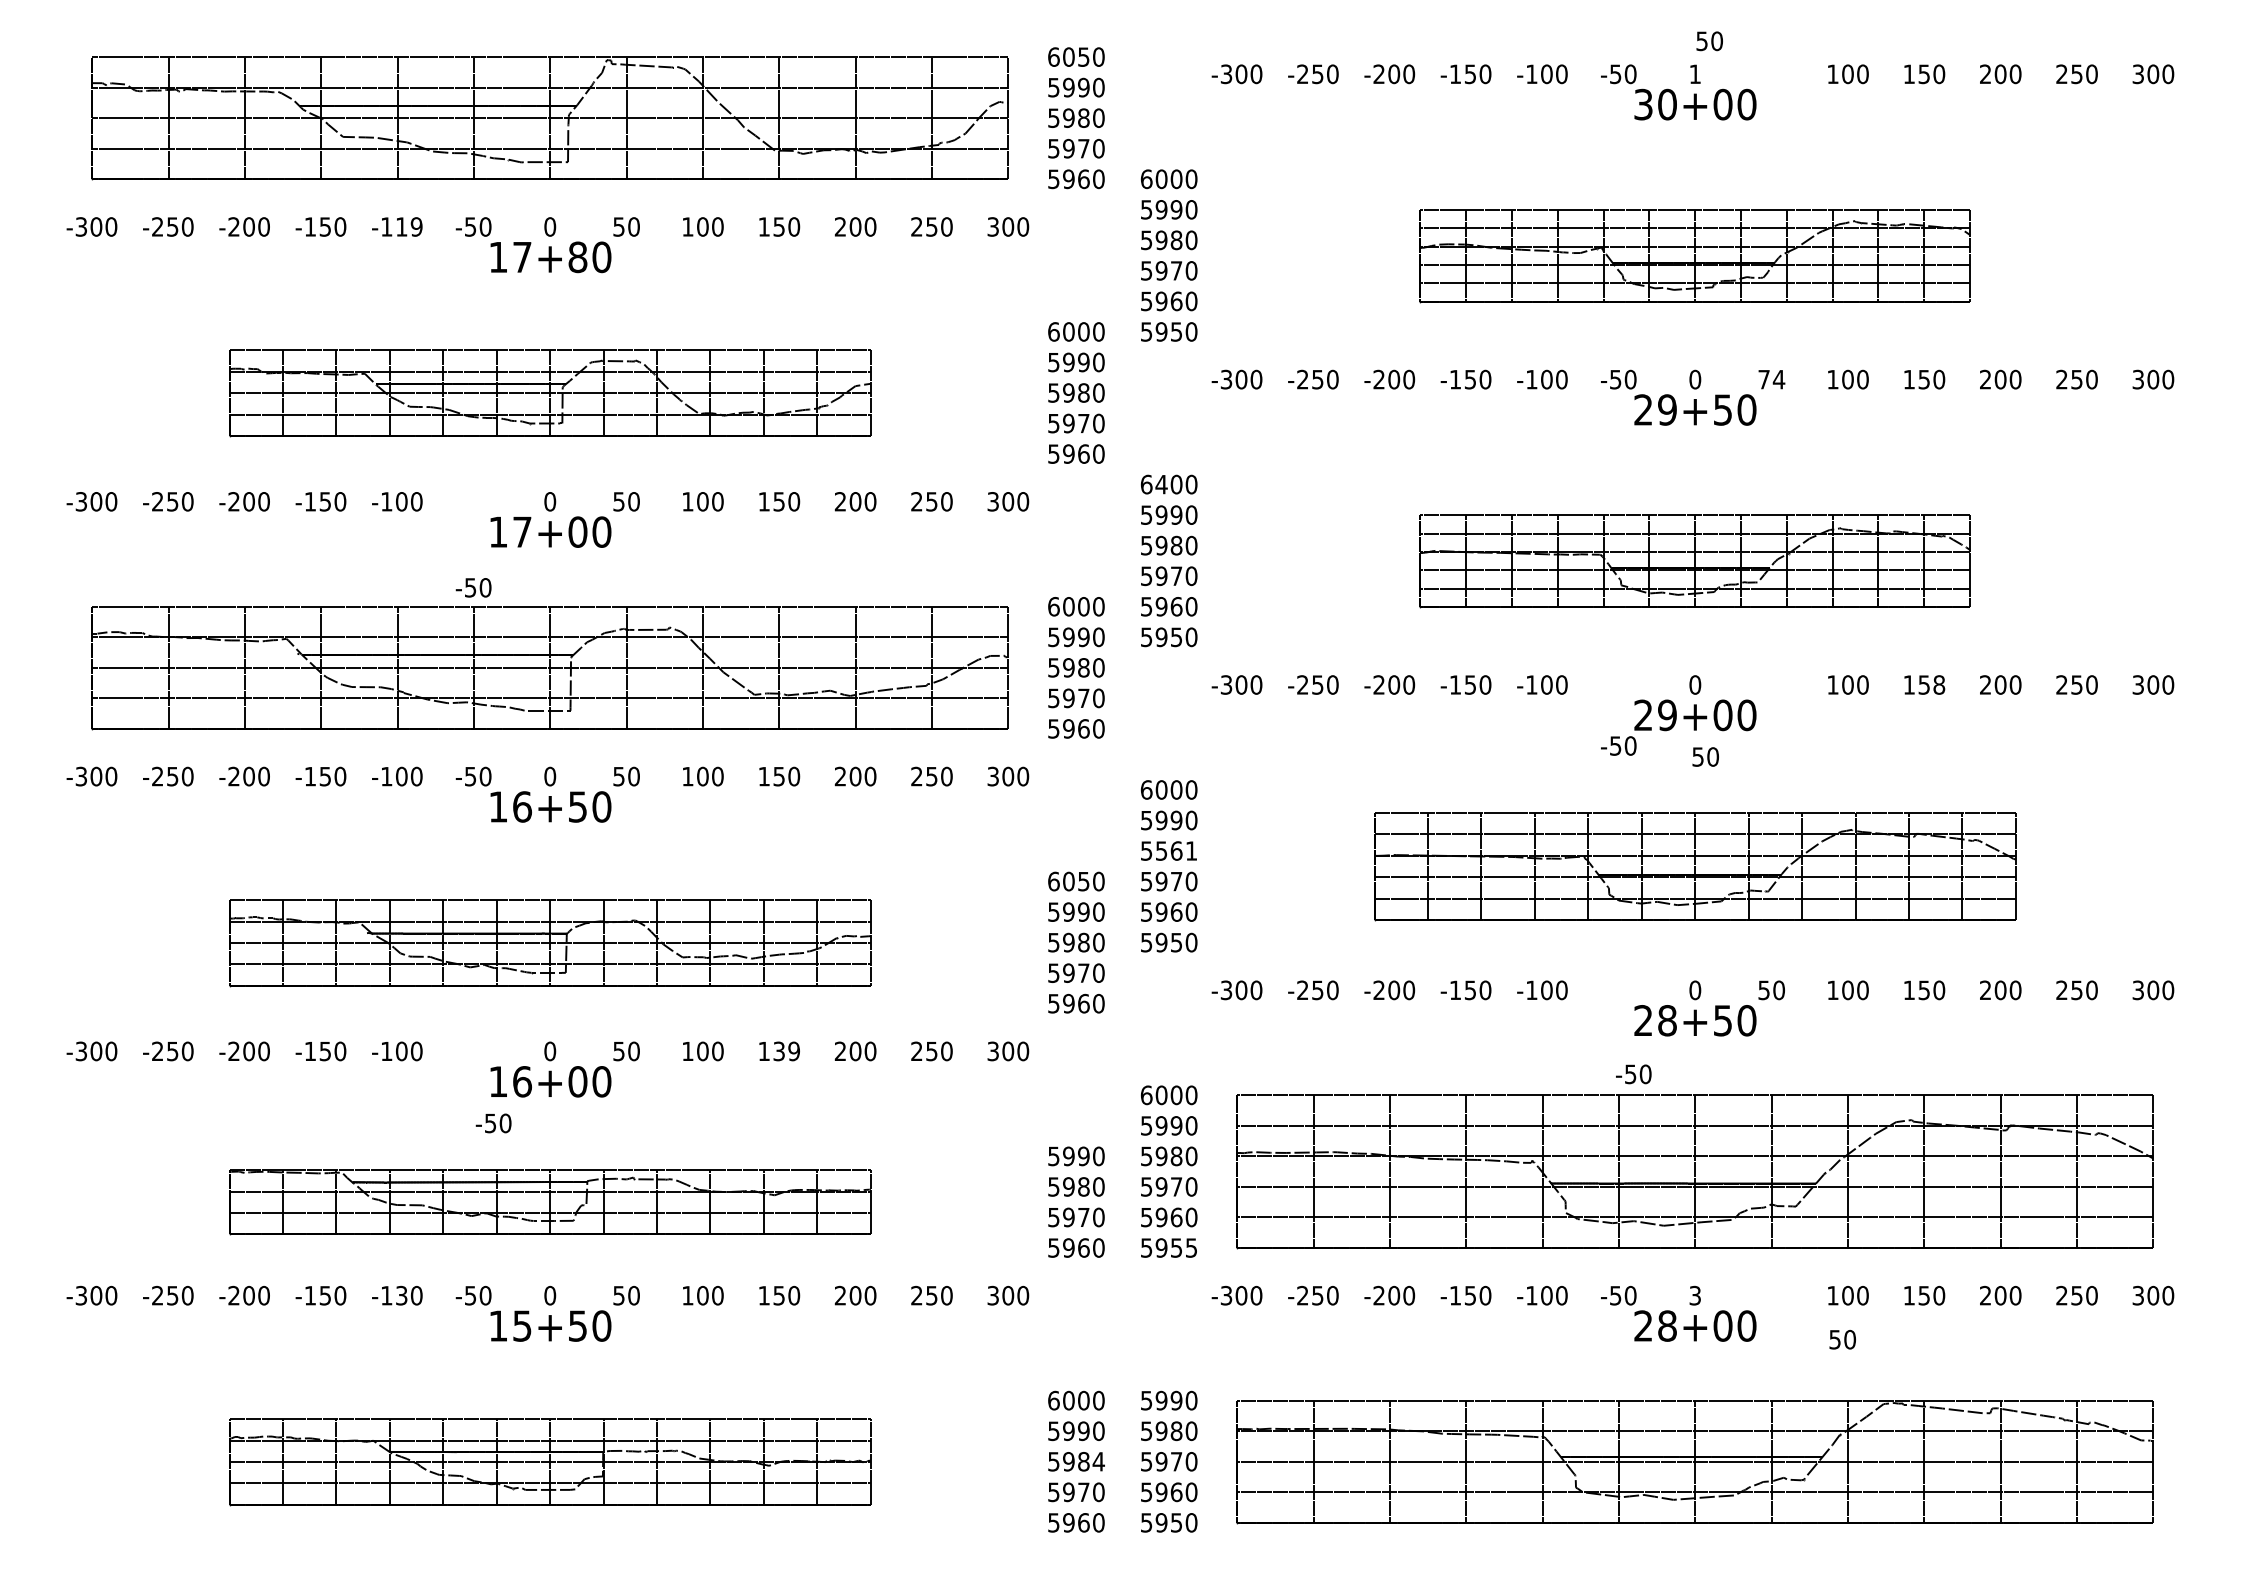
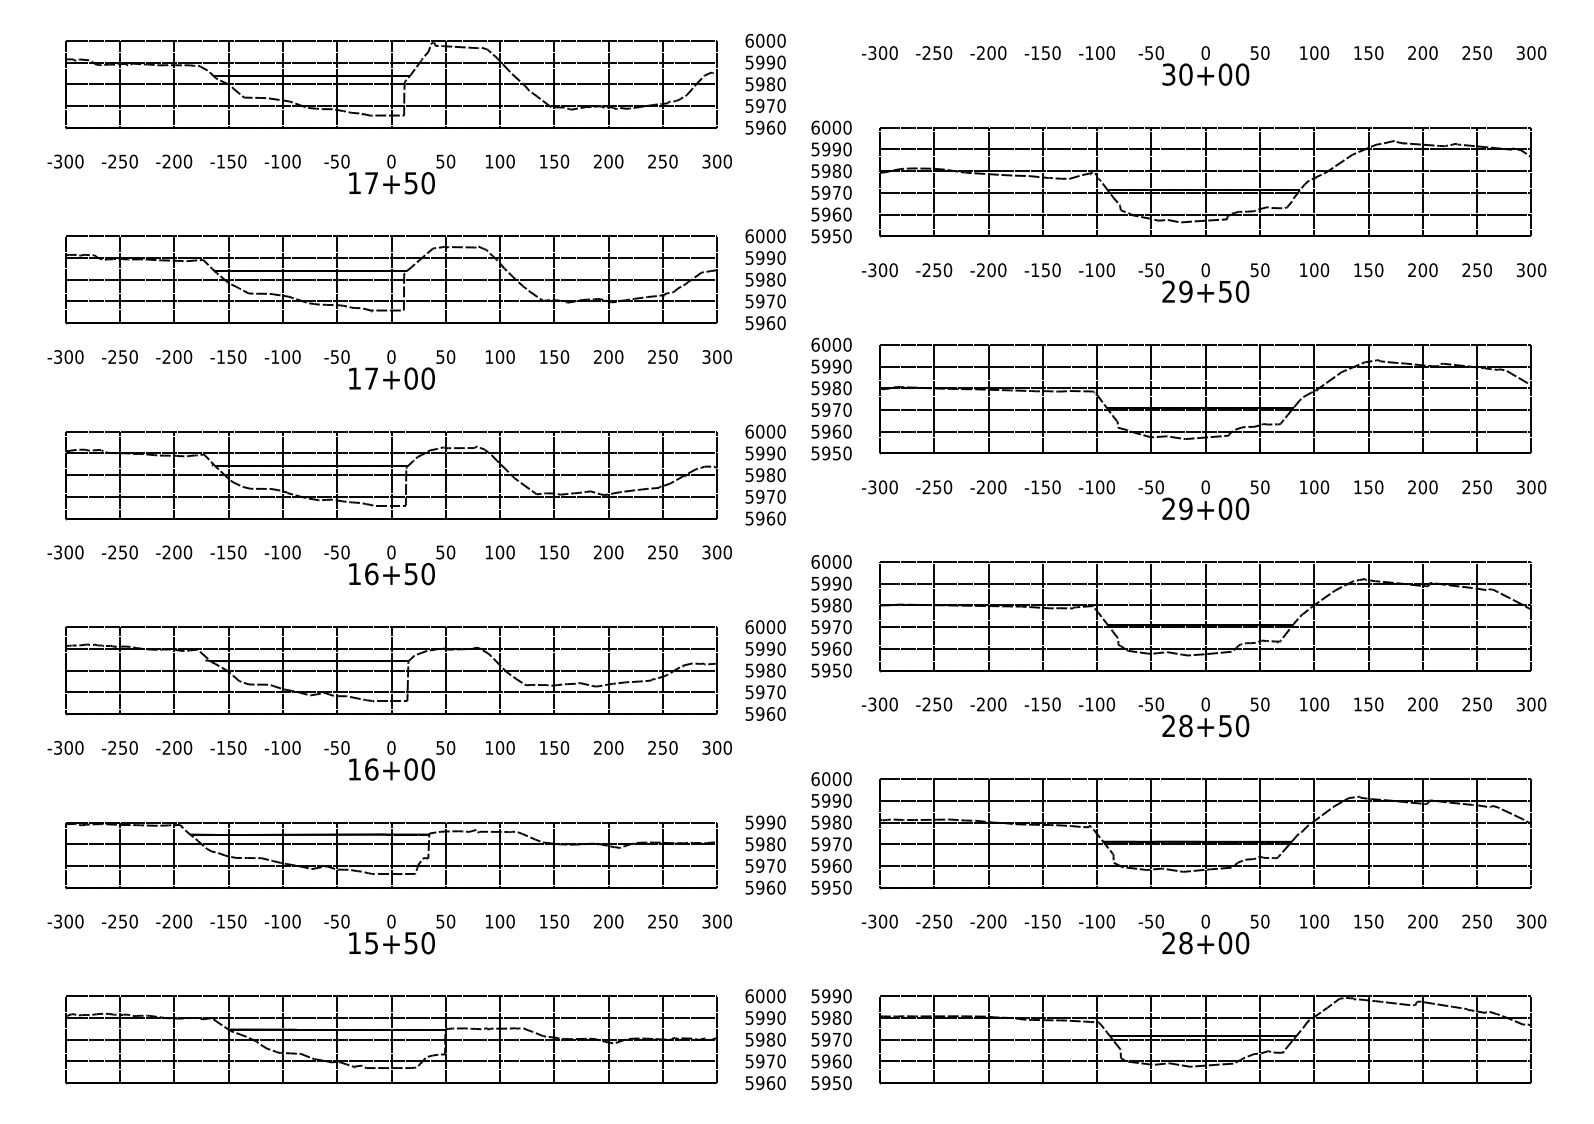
text: (1709, 41) -> (1259, 53), moved
text: (1083, 56) -> (770, 40), 6050 -> 6000
text: (1695, 74) -> (1205, 53), 1 -> 0
text: (409, 226) -> (291, 161), -119 -> -100
part: (1694, 255) -> (1205, 181), size x1.67
text: (577, 257) -> (410, 183), 17+80 -> 17+50
text: (1771, 379) -> (1259, 270), 74 -> 50
part: (549, 393) -> (390, 280), size x1.43
text: (1161, 484) -> (826, 344), 6400 -> 6000
part: (1694, 561) -> (1205, 399), size x1.67
text: (473, 587) -> (336, 356), moved
text: (1939, 684) -> (1379, 486), 158 -> 150
text: (1618, 745) -> (1151, 486), moved
text: (1705, 756) -> (1259, 486), moved
text: (1176, 850) -> (836, 605), 5561 -> 5980
part: (1694, 866) -> (1205, 616), size x1.43
text: (1083, 881) -> (770, 627), 6050 -> 6000
part: (549, 943) -> (390, 671), size x1.43
text: (787, 1051) -> (560, 747), 139 -> 150
text: (1633, 1074) -> (1151, 704), moved
text: (493, 1123) -> (336, 747), moved
part: (549, 1202) -> (390, 855), size x1.43
text: (1191, 1247) -> (847, 887), 5955 -> 5950
text: (401, 1295) -> (285, 921), -130 -> -100
text: (1695, 1295) -> (1205, 921), 3 -> 0
text: (1842, 1339) -> (1259, 921), moved
text: (1098, 1461) -> (781, 1039), 5984 -> 5980
part: (549, 1462) -> (390, 1040), size x1.43

